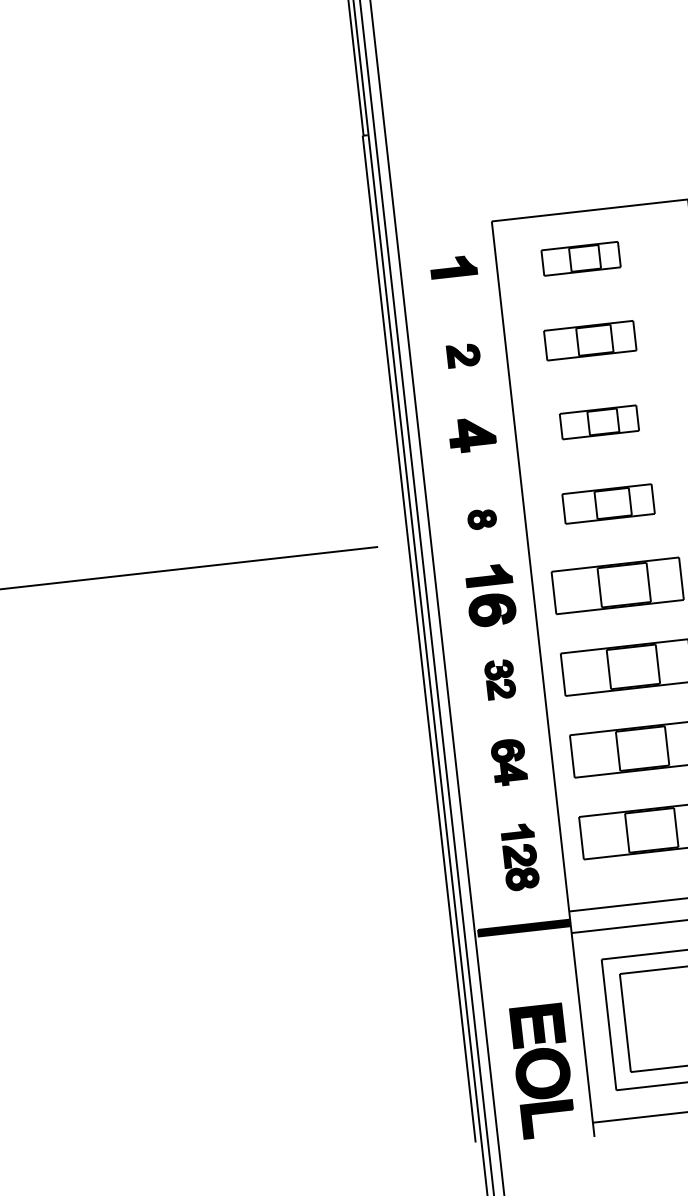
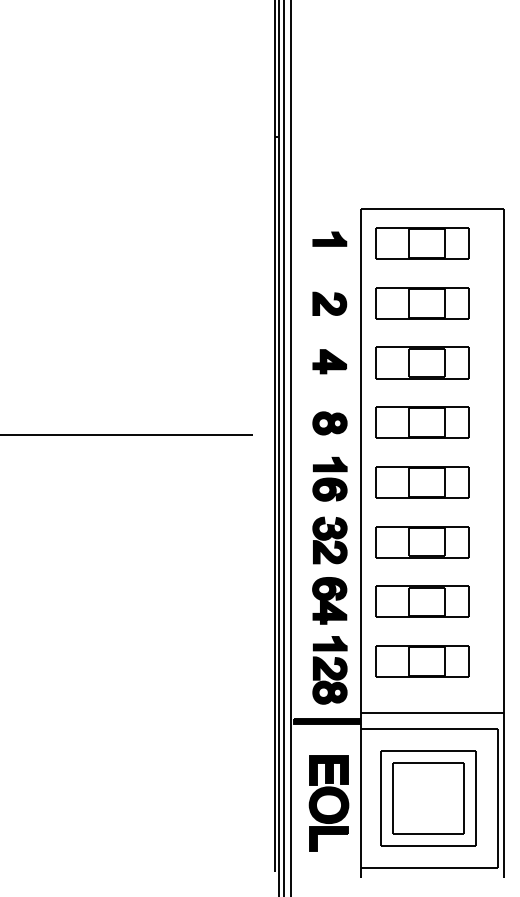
part: (581, 258) -> (422, 243), size x1.67
part: (590, 340) -> (422, 303), size x1.43
part: (463, 355) -> (329, 303), size x1.43
part: (599, 421) -> (422, 362), size x1.67
part: (608, 503) -> (422, 422), size x1.43
part: (481, 519) -> (329, 423), size x1.67
part: (499, 679) -> (329, 540), size x1.67
part: (508, 761) -> (329, 600), size x1.43
part: (519, 857) -> (329, 670), size x1.43
part: (542, 1071) -> (328, 803), moved

